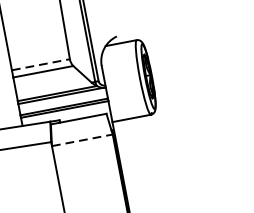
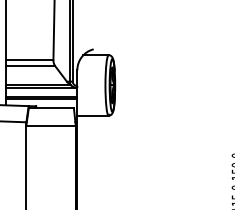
line: (40, 65) -> (29, 60), dashed -> solid
line: (82, 140) -> (51, 125), dashed -> solid

